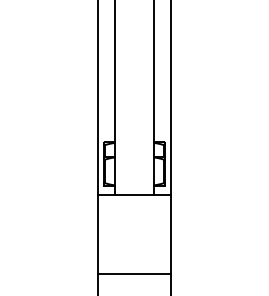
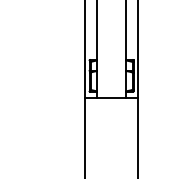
line: (134, 274) -> (111, 155), removed

